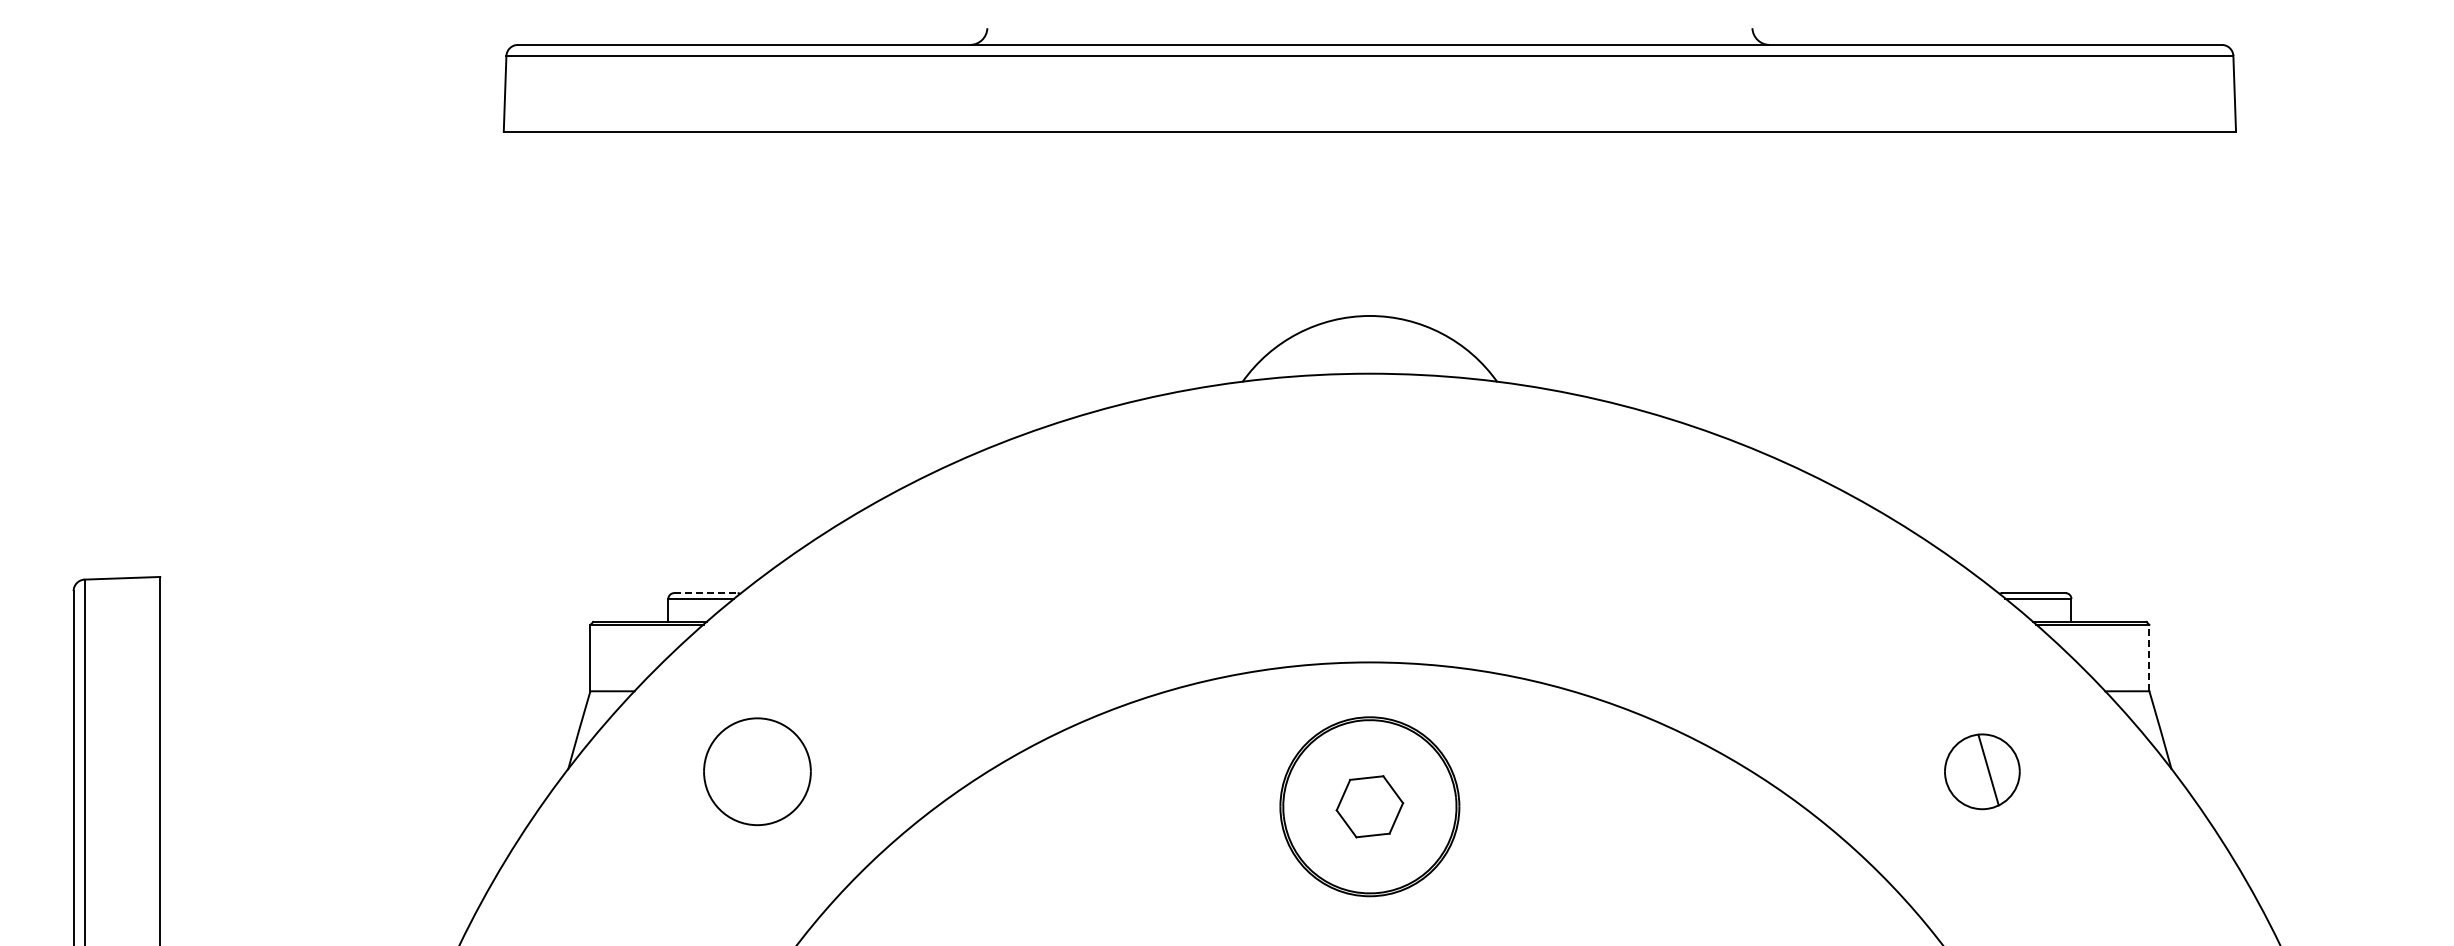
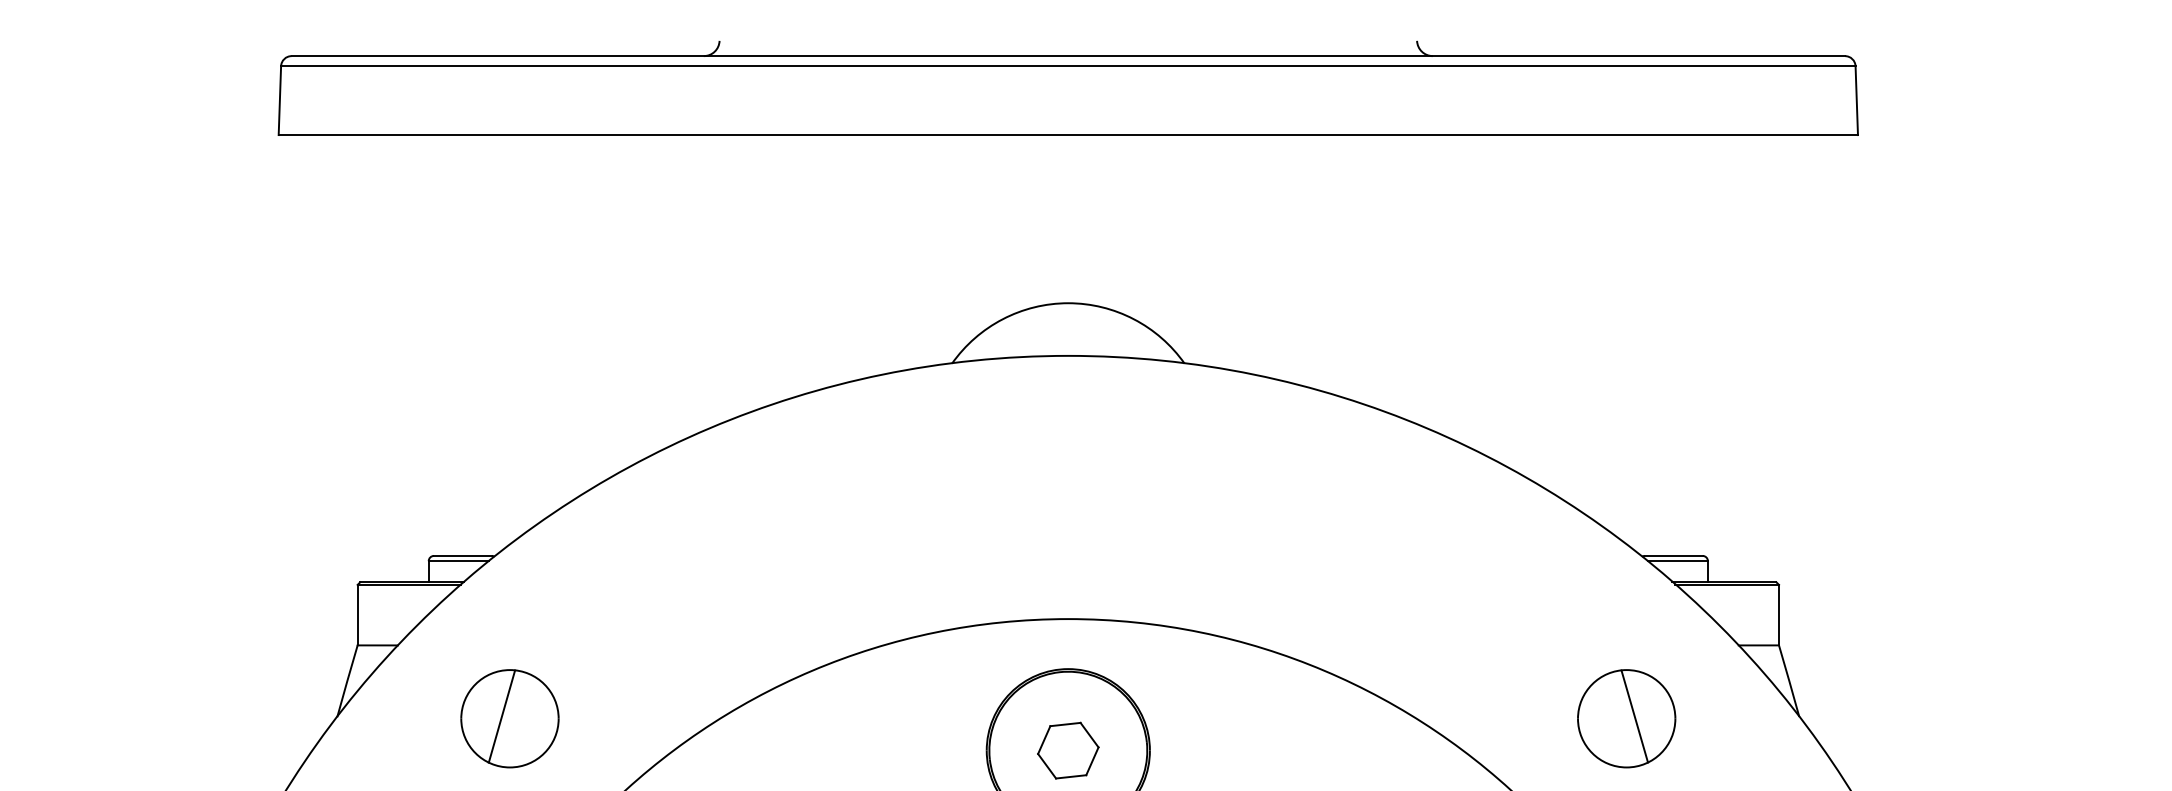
line: (705, 593) -> (462, 556), dashed -> solid
line: (2149, 657) -> (1779, 614), dashed -> solid
line: (748, 768) -> (501, 715), added
part: (1982, 771) -> (1626, 718), size x1.43

